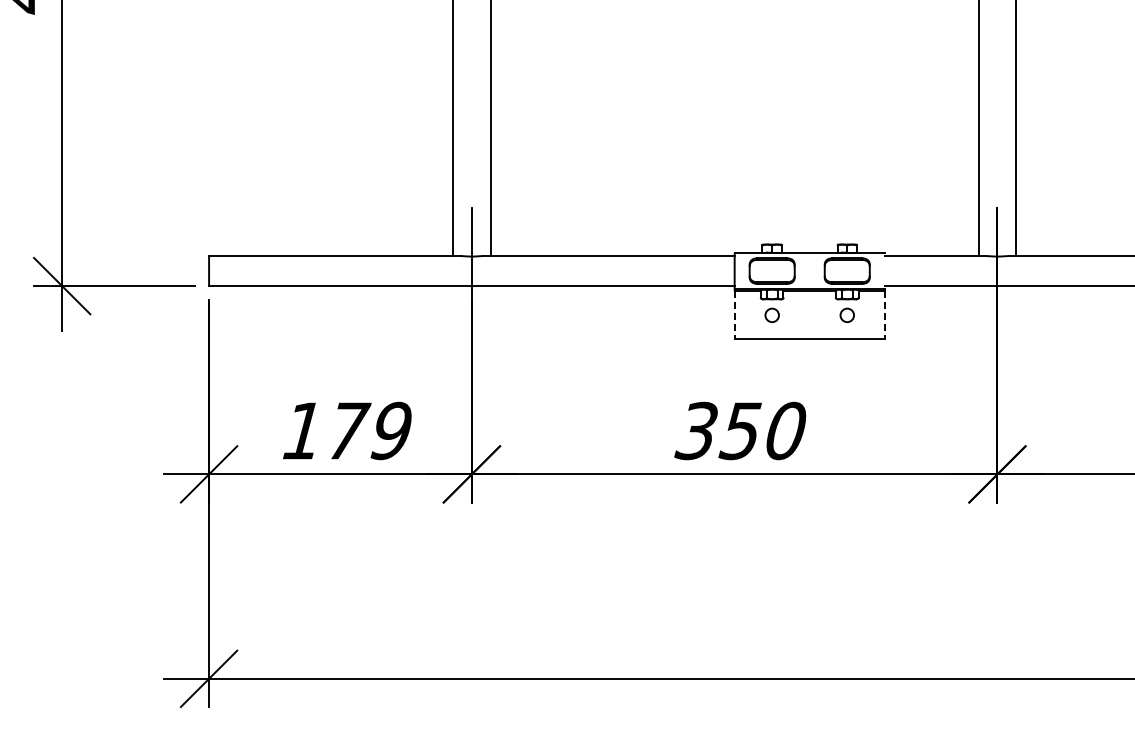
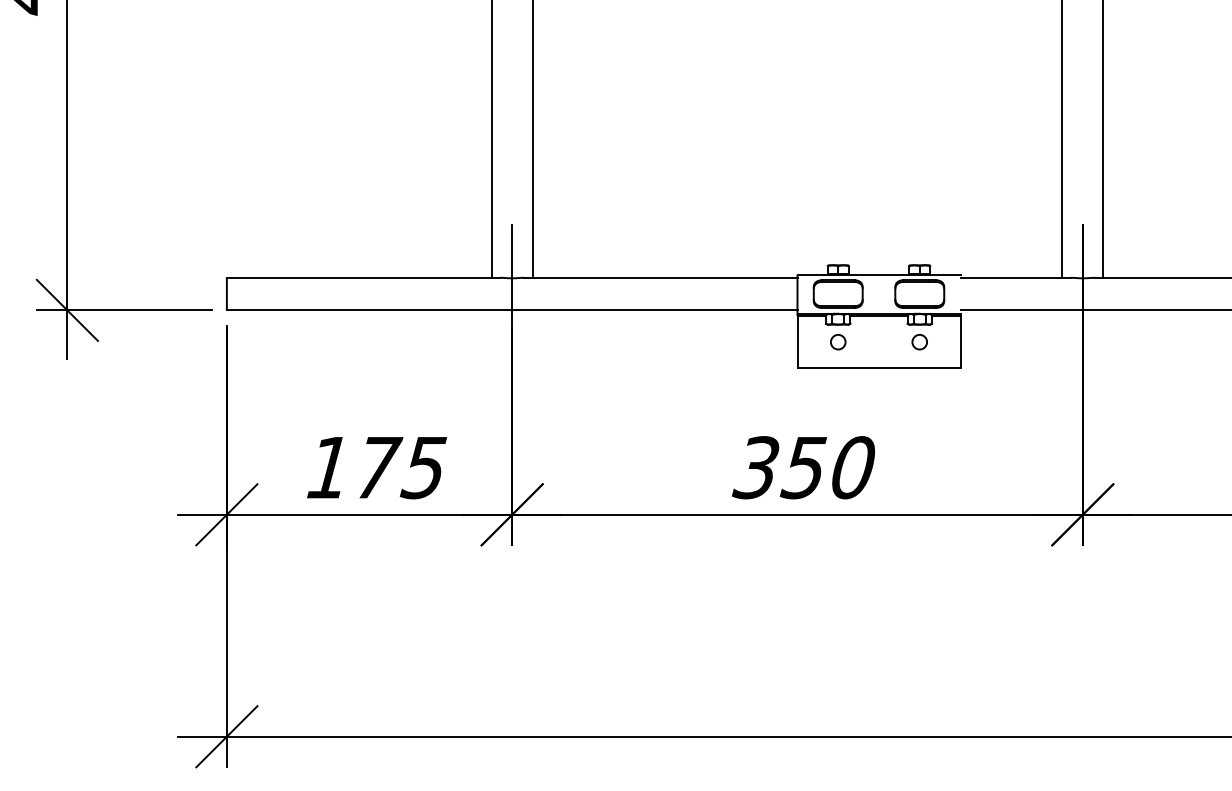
line: (734, 315) -> (797, 342), dashed -> solid
line: (884, 315) -> (960, 342), dashed -> solid
text: (389, 430) -> (422, 467), 179 -> 175

